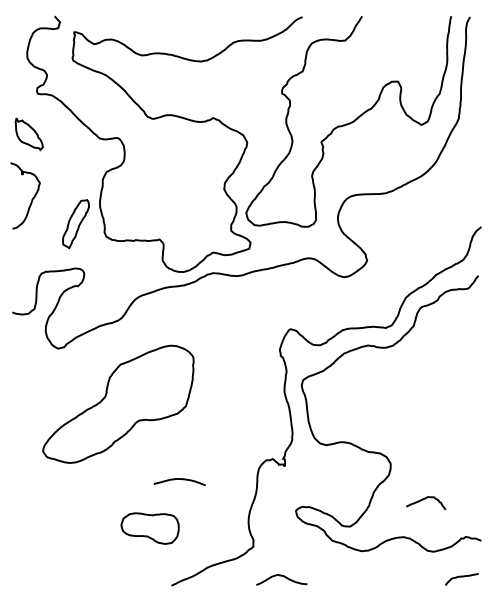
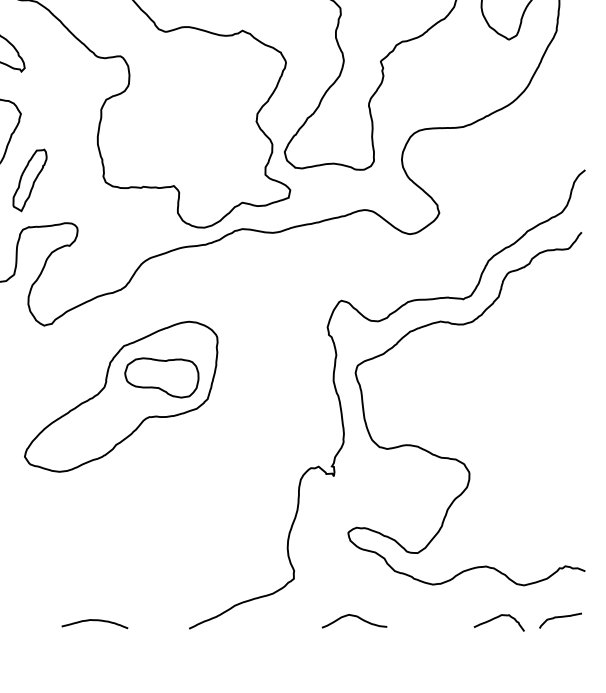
part: (75, 224) -> (29, 180), moved
curve: (179, 479) -> (94, 620), moved
curve: (425, 499) -> (498, 618), moved
part: (149, 528) -> (161, 377), moved
curve: (281, 576) -> (354, 616), moved

